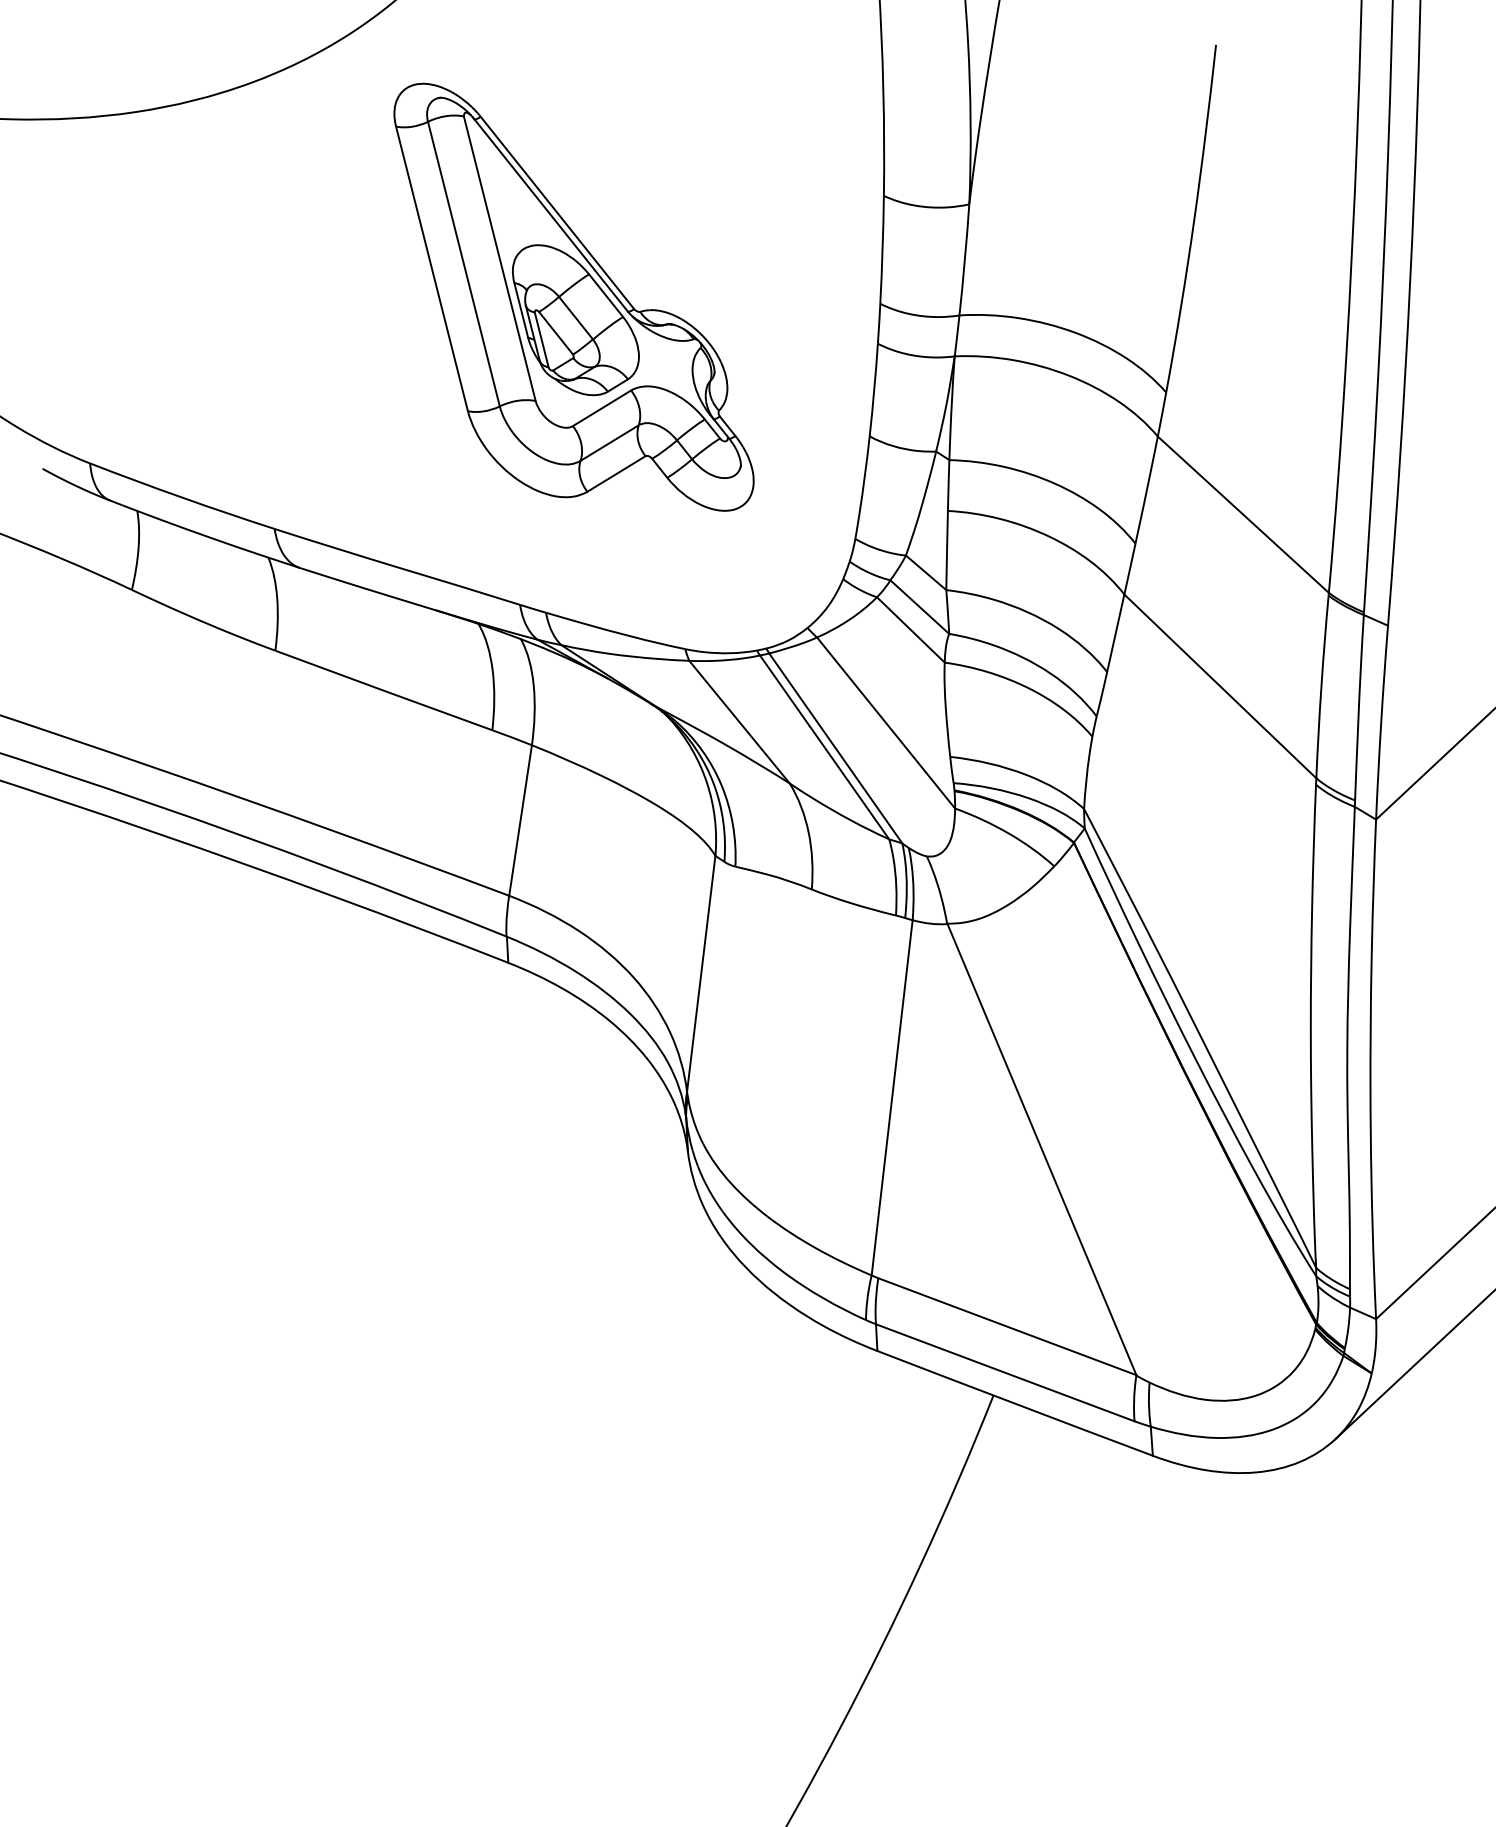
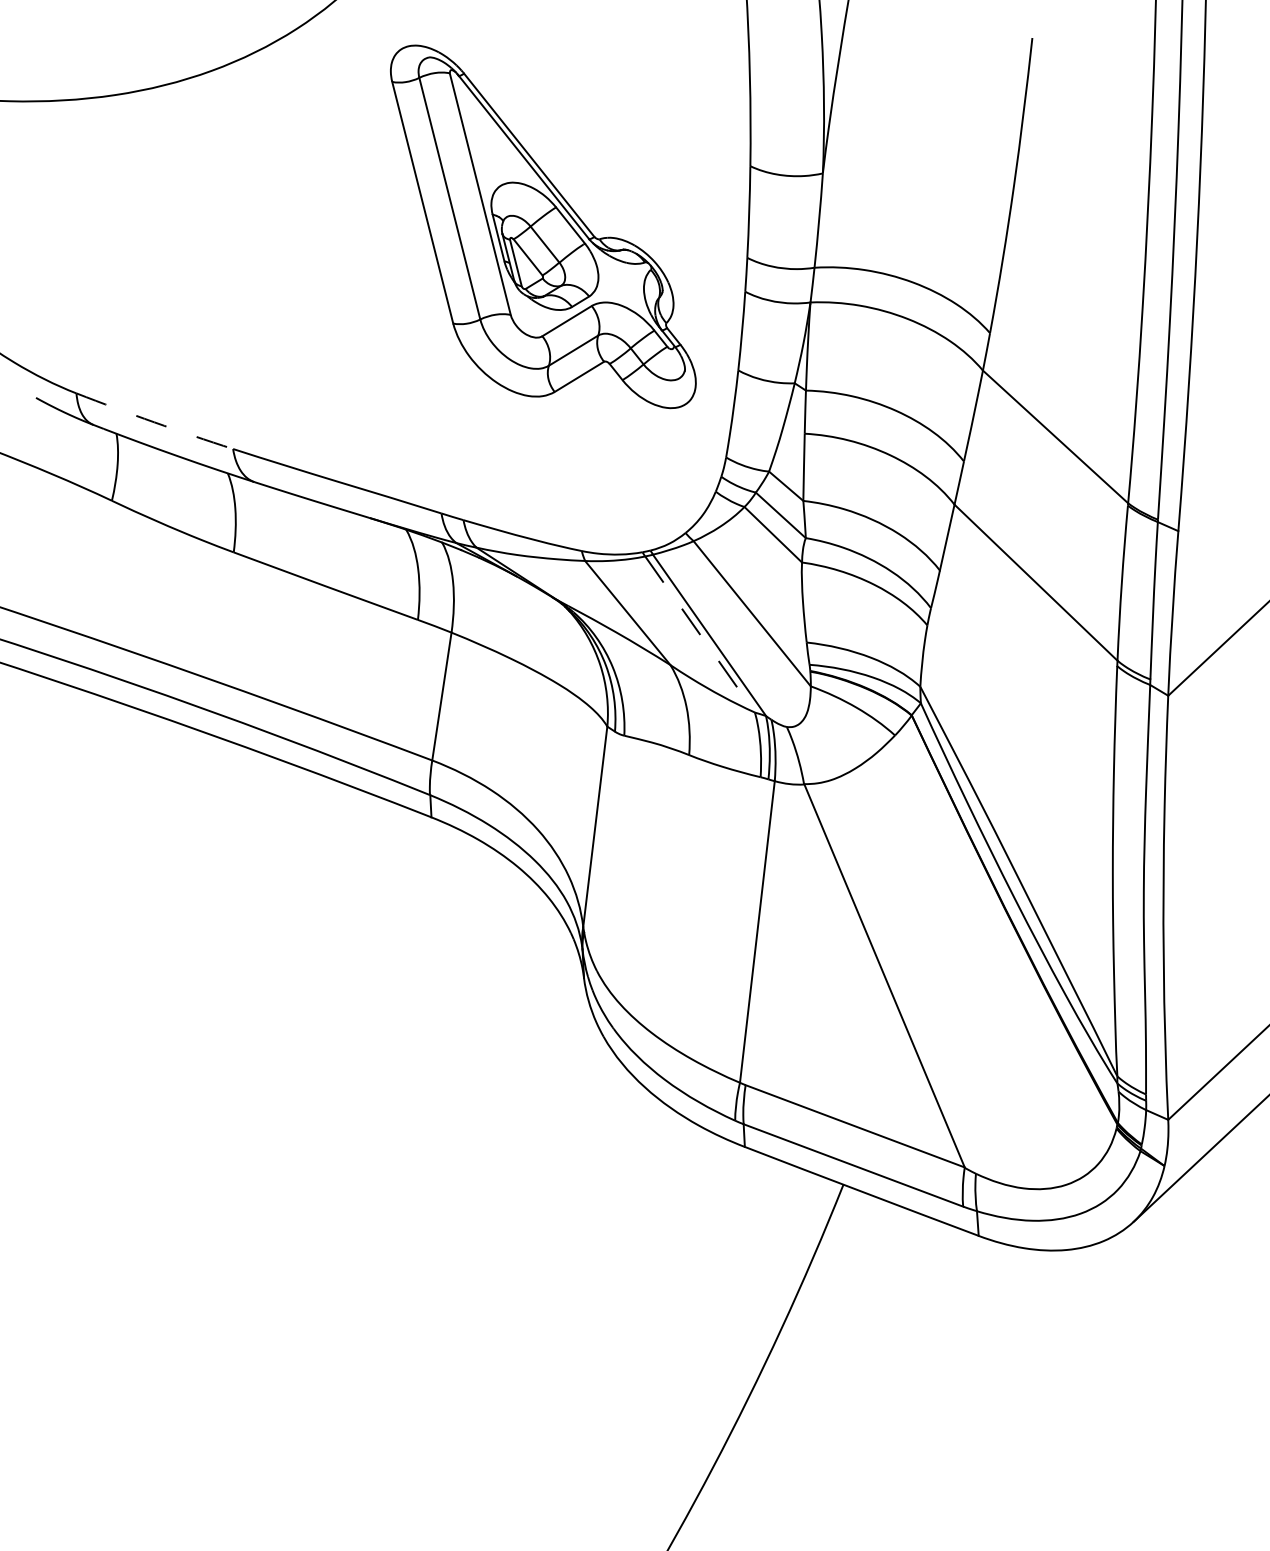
part: (573, 296) -> (542, 226), moved
arc: (181, 497) -> (154, 422), solid -> dashed
line: (824, 747) -> (699, 634), solid -> dashed

